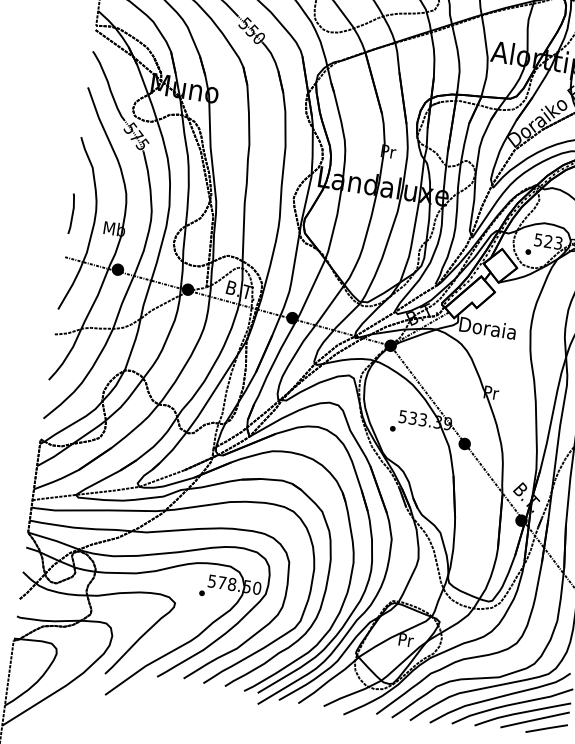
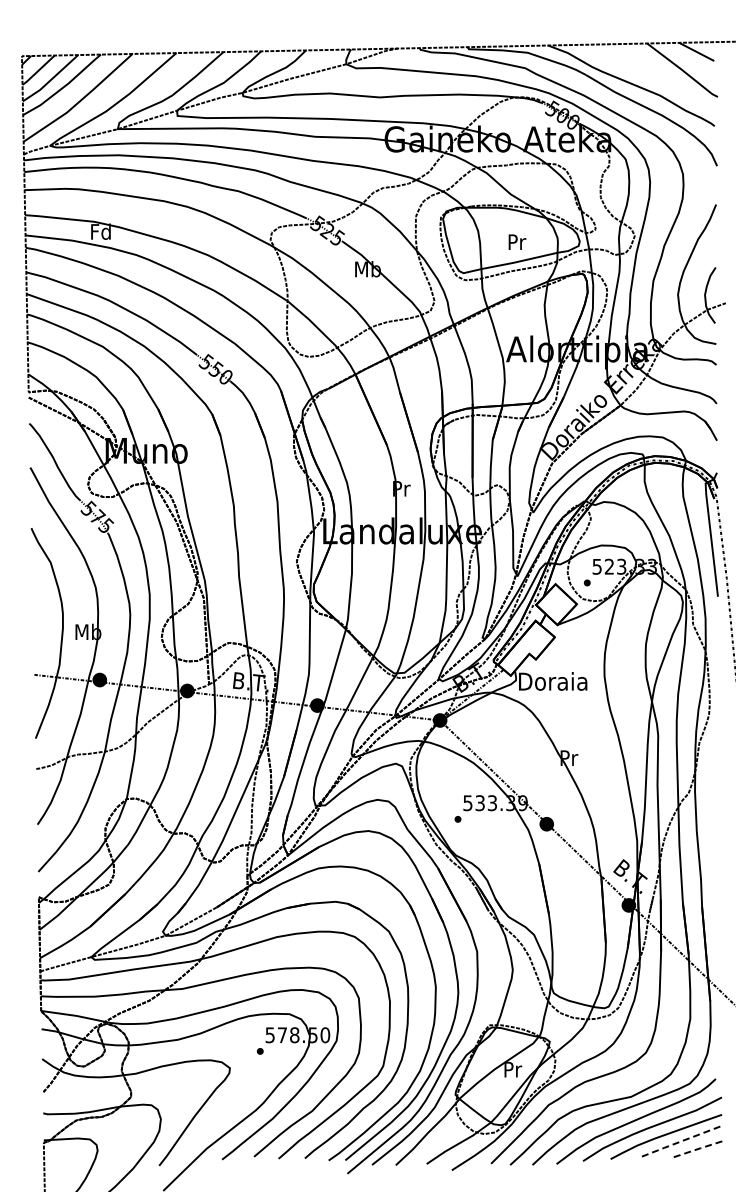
line: (71, 213) -> (34, 621), removed
line: (534, 720) -> (681, 1141), solid -> dashed
line: (546, 728) -> (697, 1149), solid -> dashed

